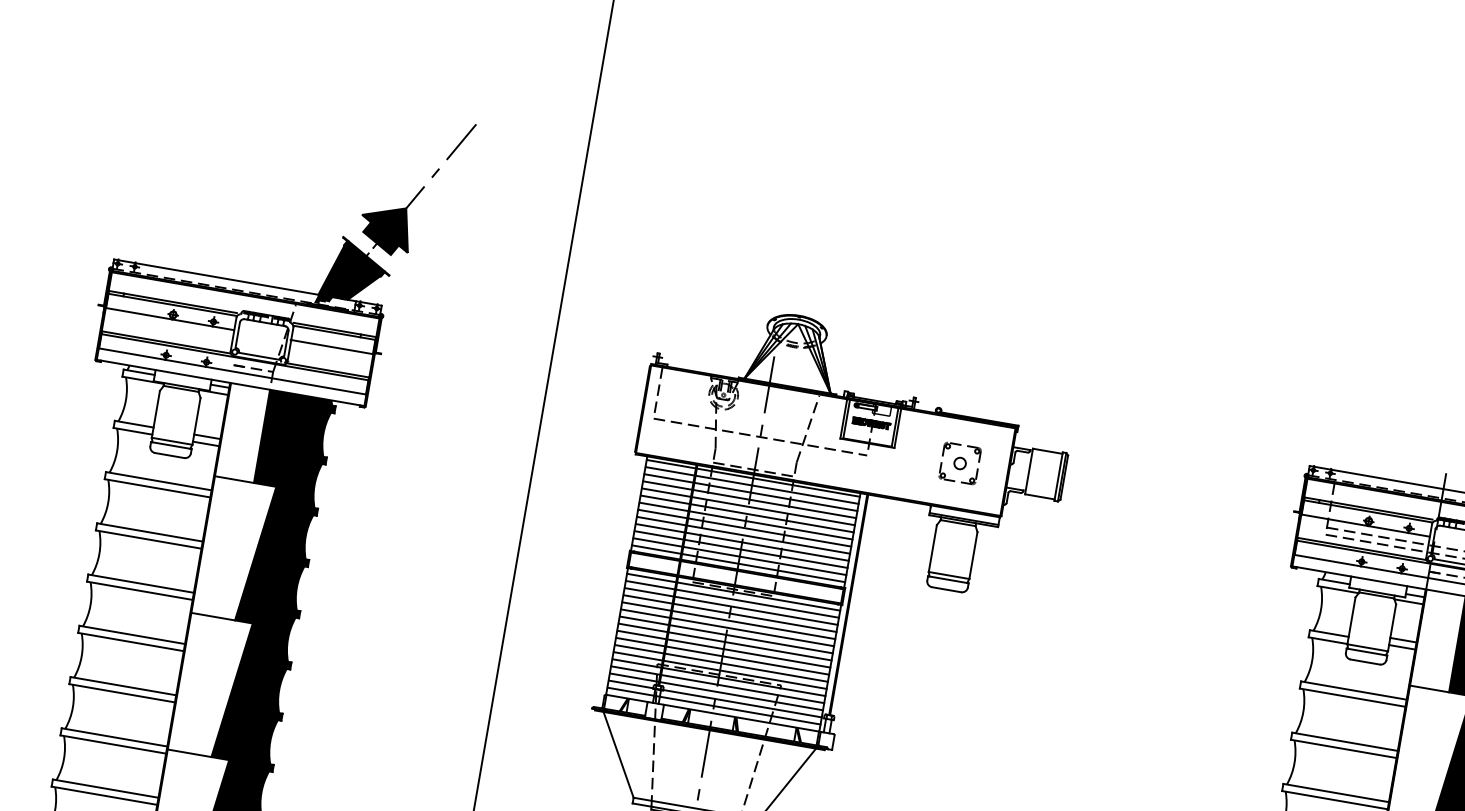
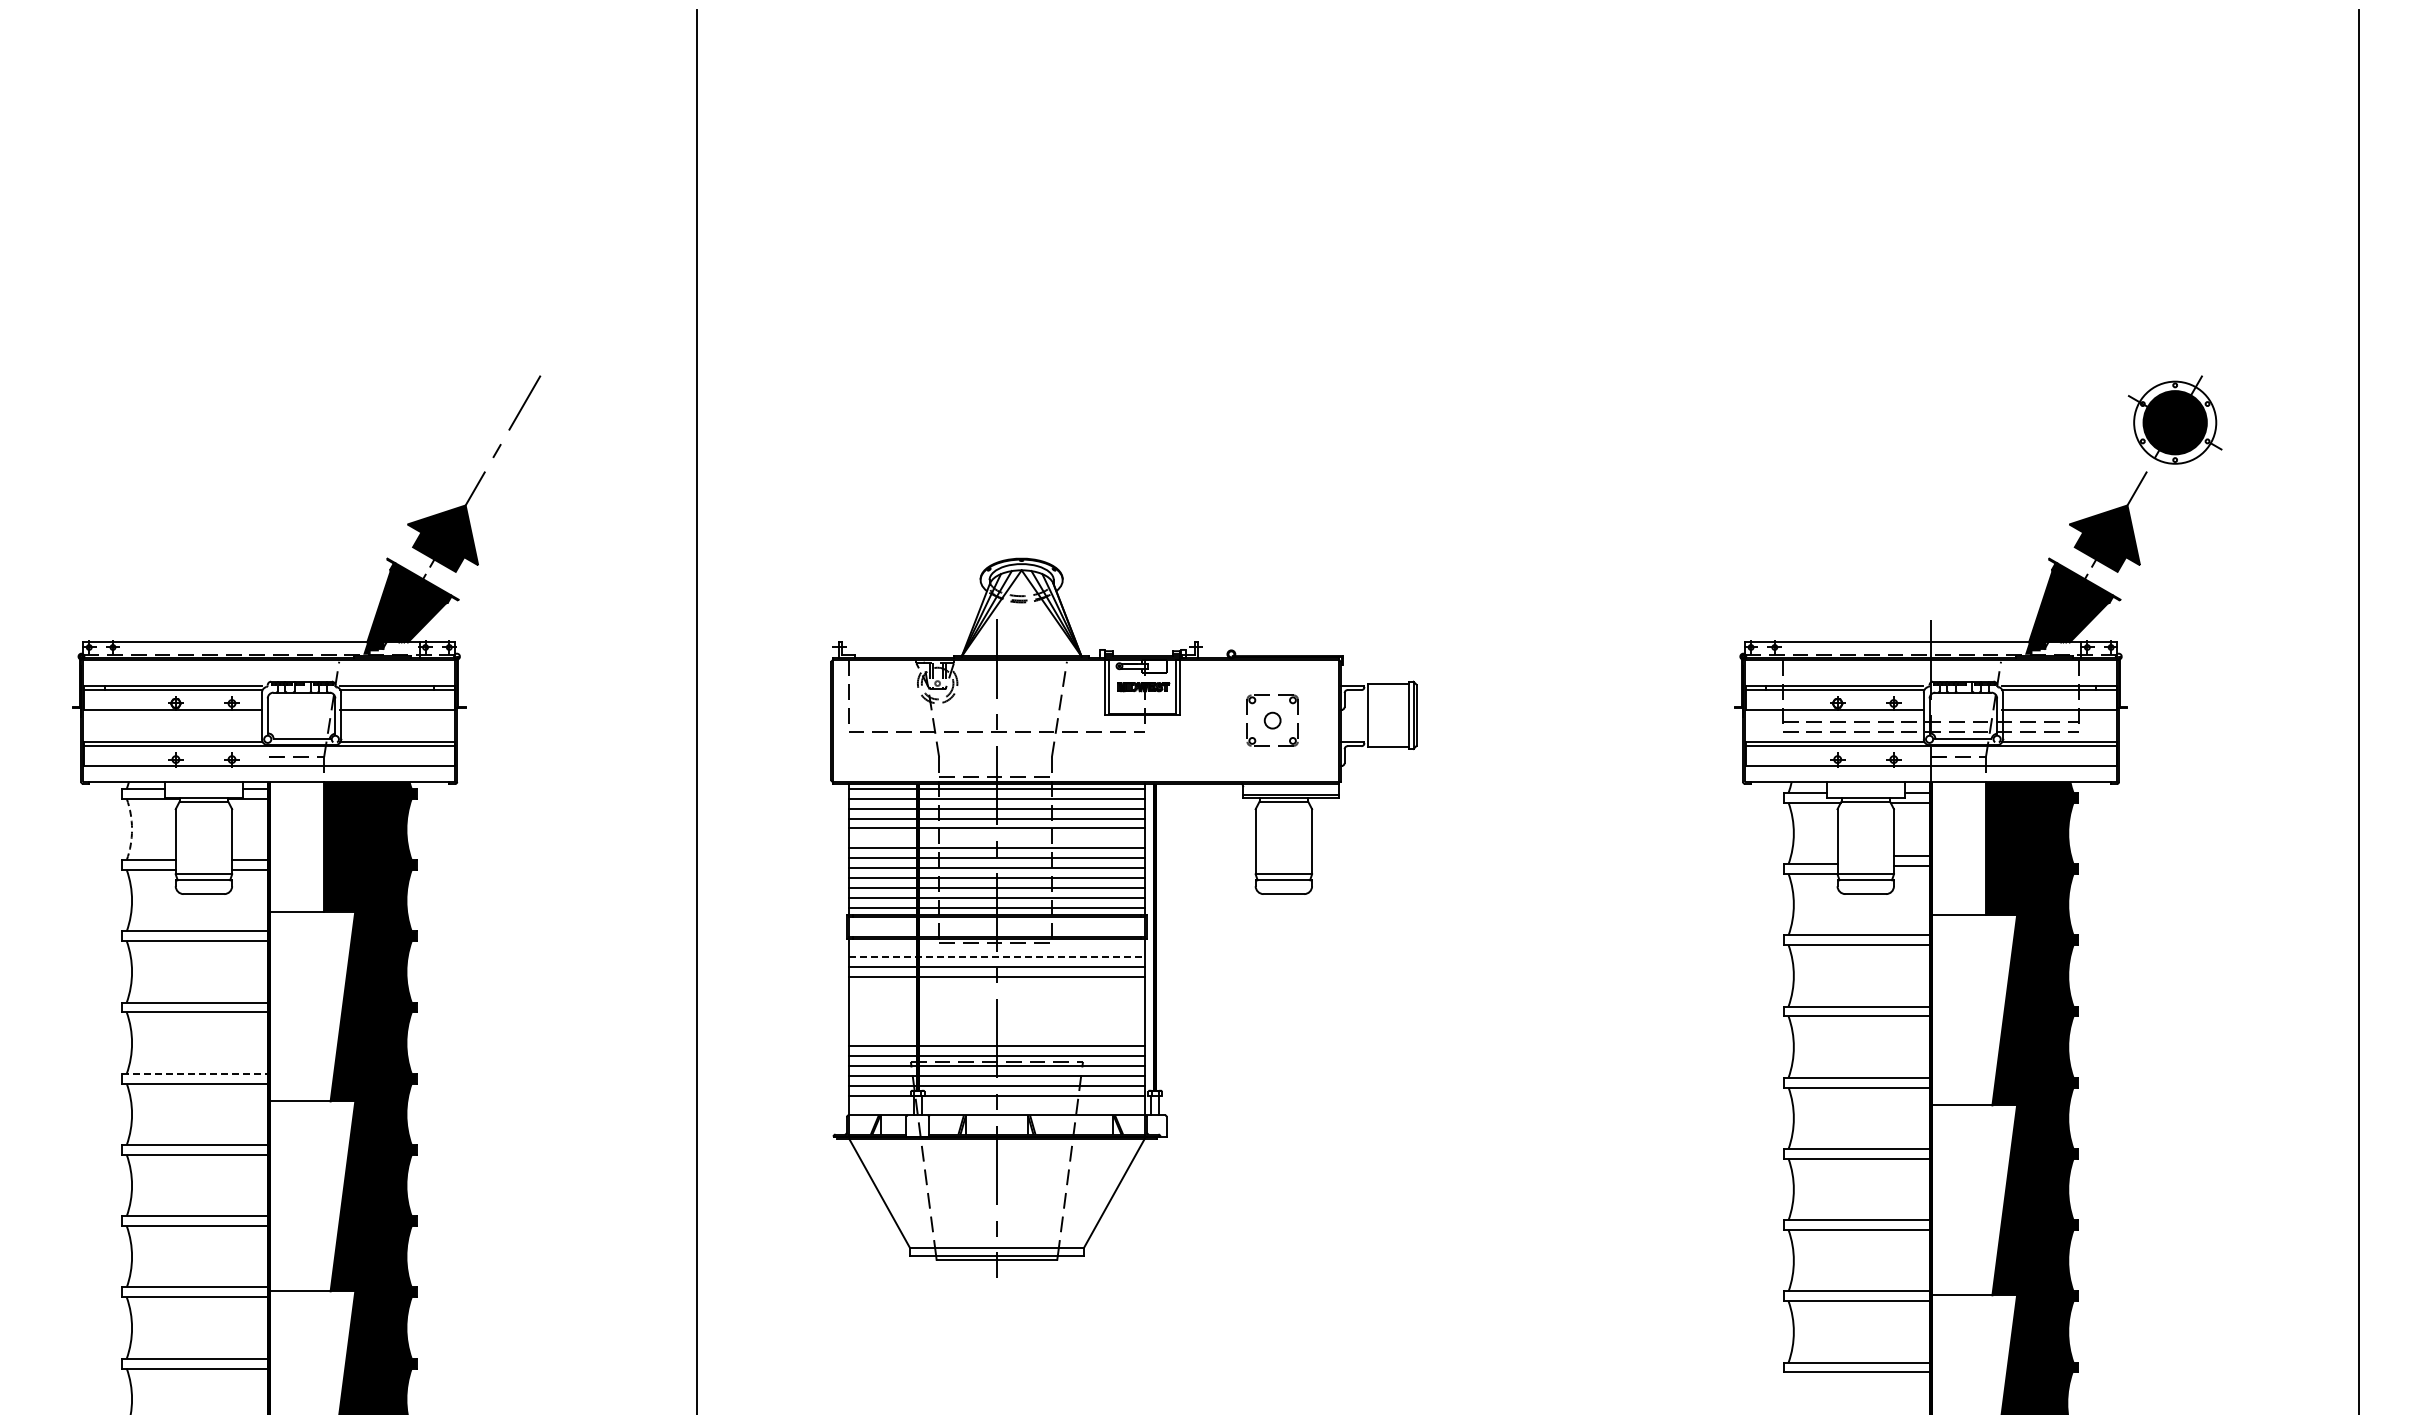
arc: (126, 400) -> (132, 829), solid -> dashed
line: (747, 514) -> (997, 838), removed
line: (141, 583) -> (195, 1073), solid -> dashed
line: (733, 592) -> (997, 947), removed
line: (732, 599) -> (997, 957), solid -> dashed
line: (729, 620) -> (997, 986), removed
line: (727, 627) -> (997, 996), removed
line: (726, 634) -> (997, 1006), removed
line: (725, 642) -> (997, 1016), removed
line: (724, 649) -> (997, 1026), removed
line: (722, 656) -> (997, 1036), removed
line: (714, 706) -> (997, 1105), removed

